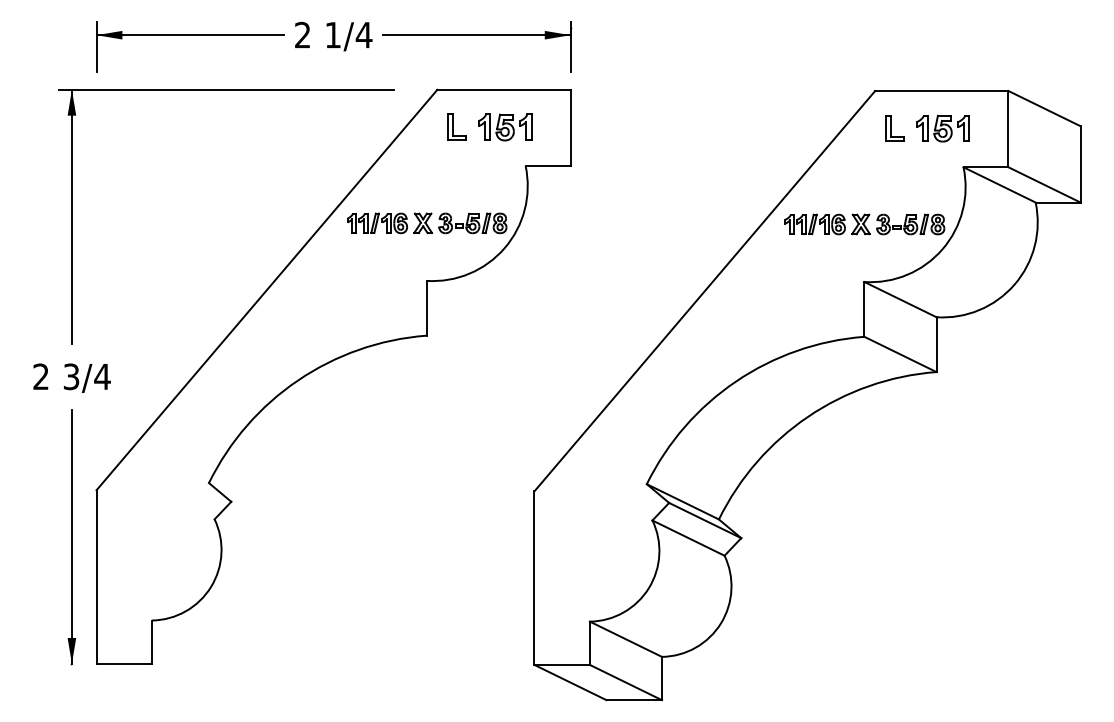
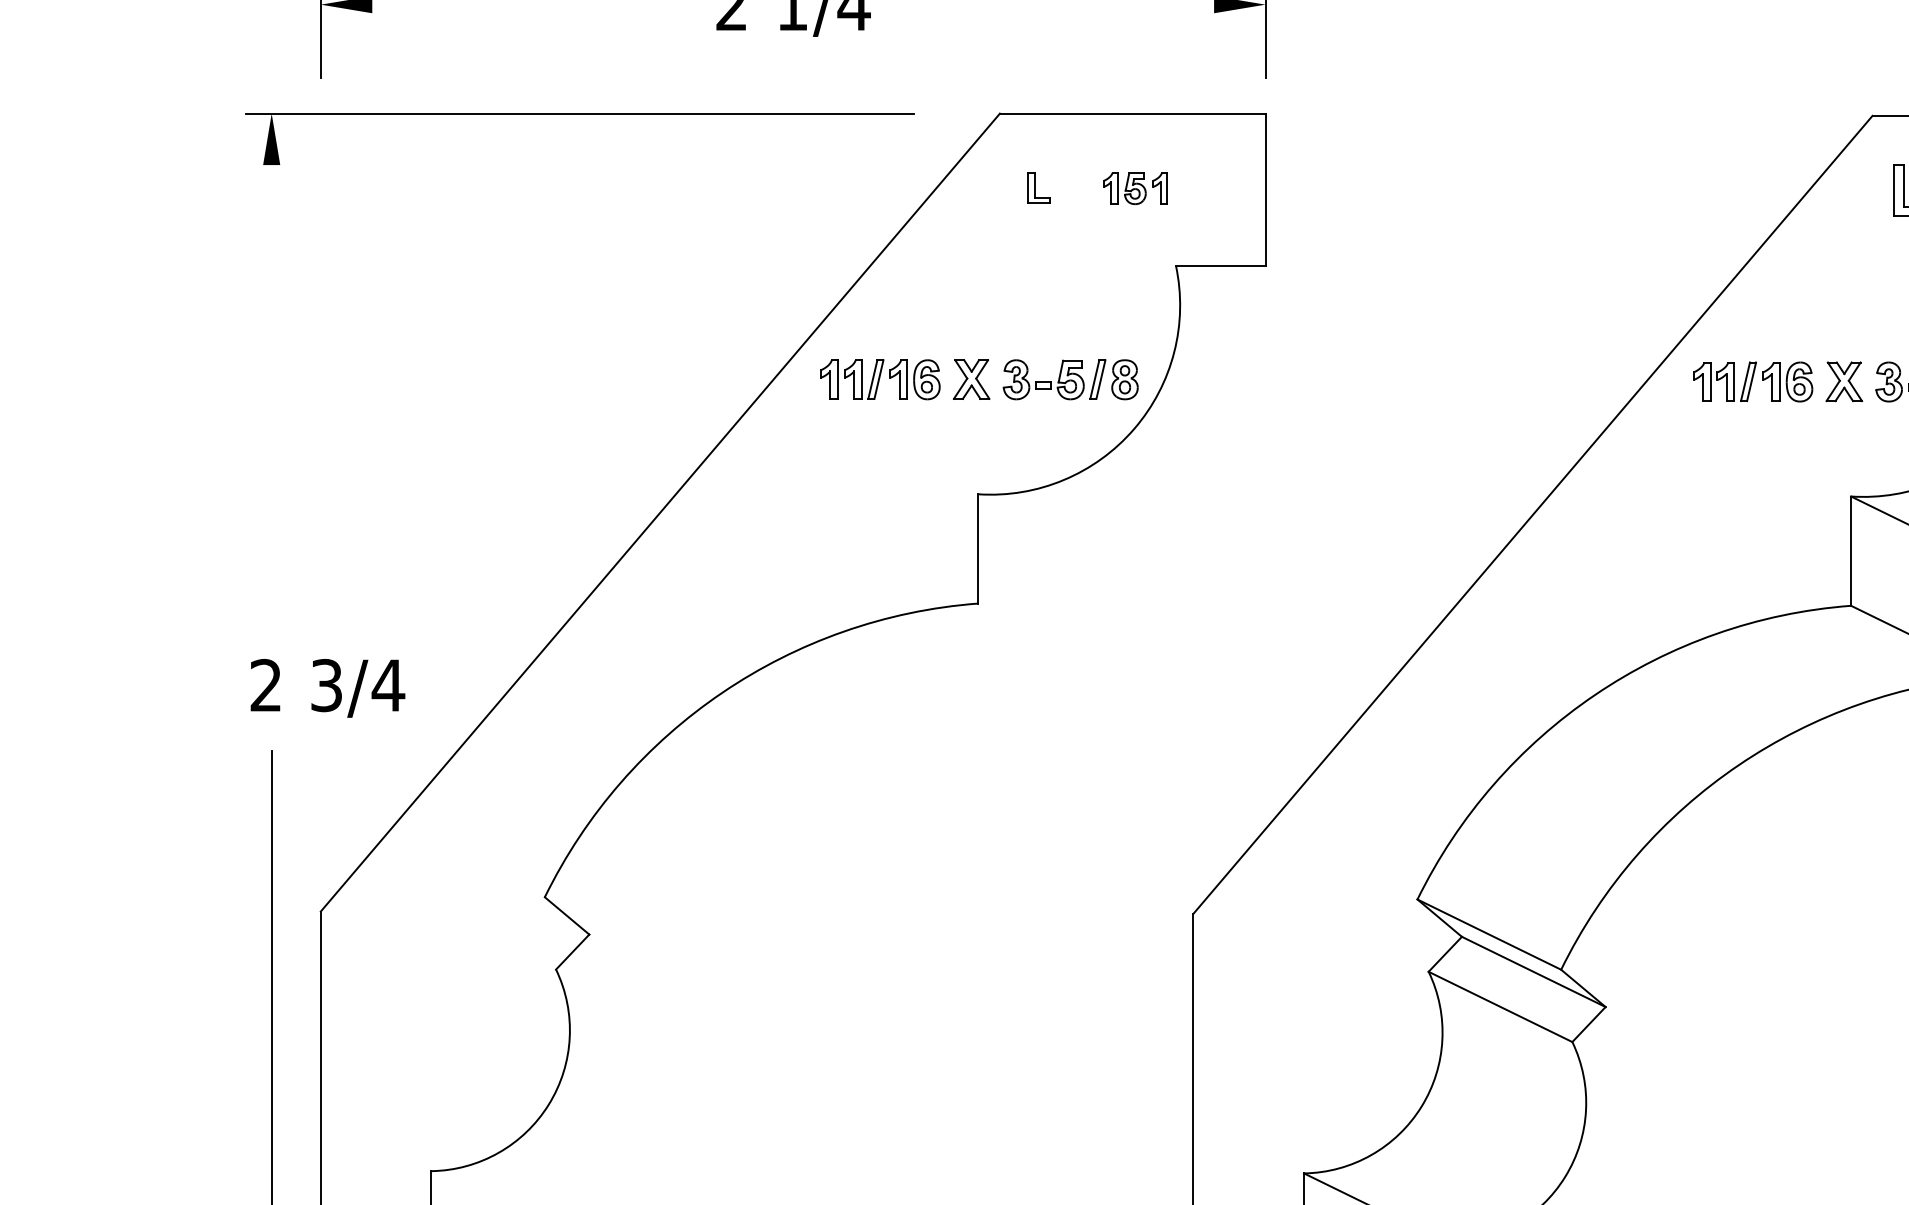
line: (190, 35) -> (508, 5), removed
line: (476, 35) -> (1077, 5), removed
part: (456, 126) -> (1038, 186), size x0.6
part: (505, 127) -> (1135, 188), size x0.6
line: (71, 216) -> (270, 365), removed
text: (71, 377) -> (326, 686), moved

